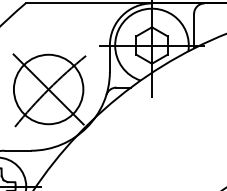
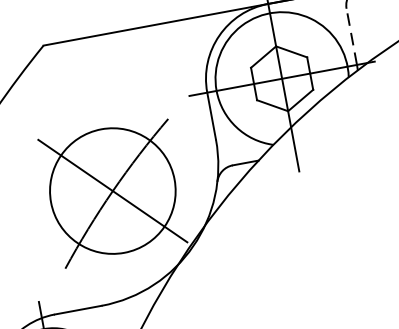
line: (194, 29) -> (352, 36), solid -> dashed

